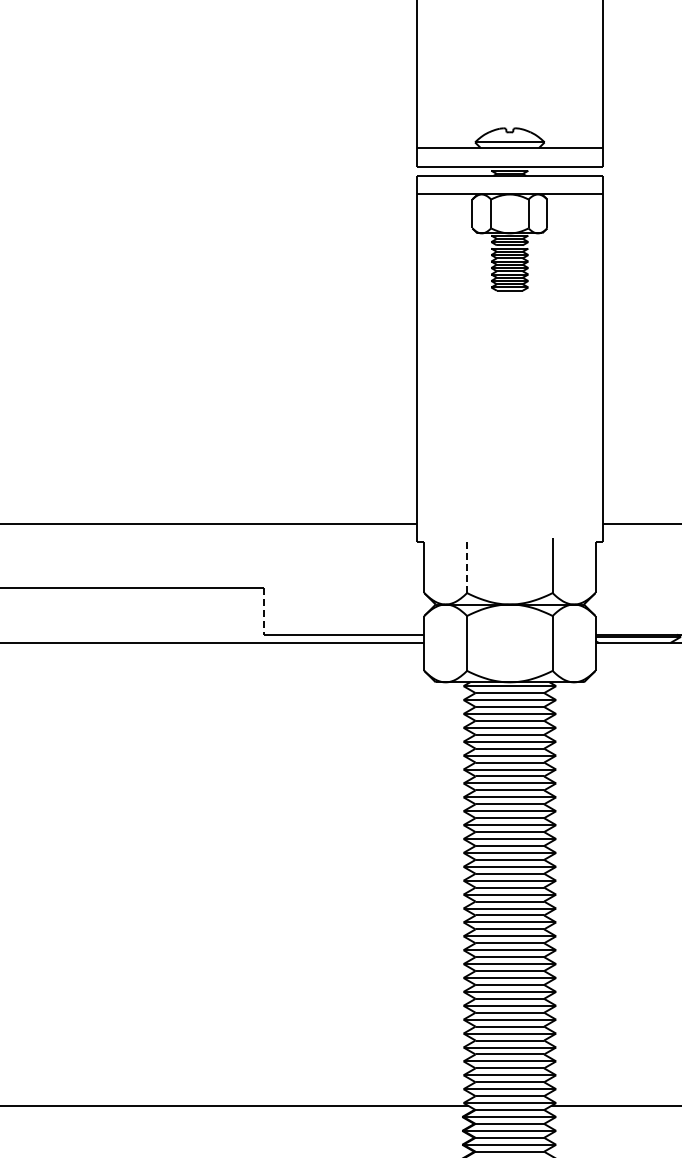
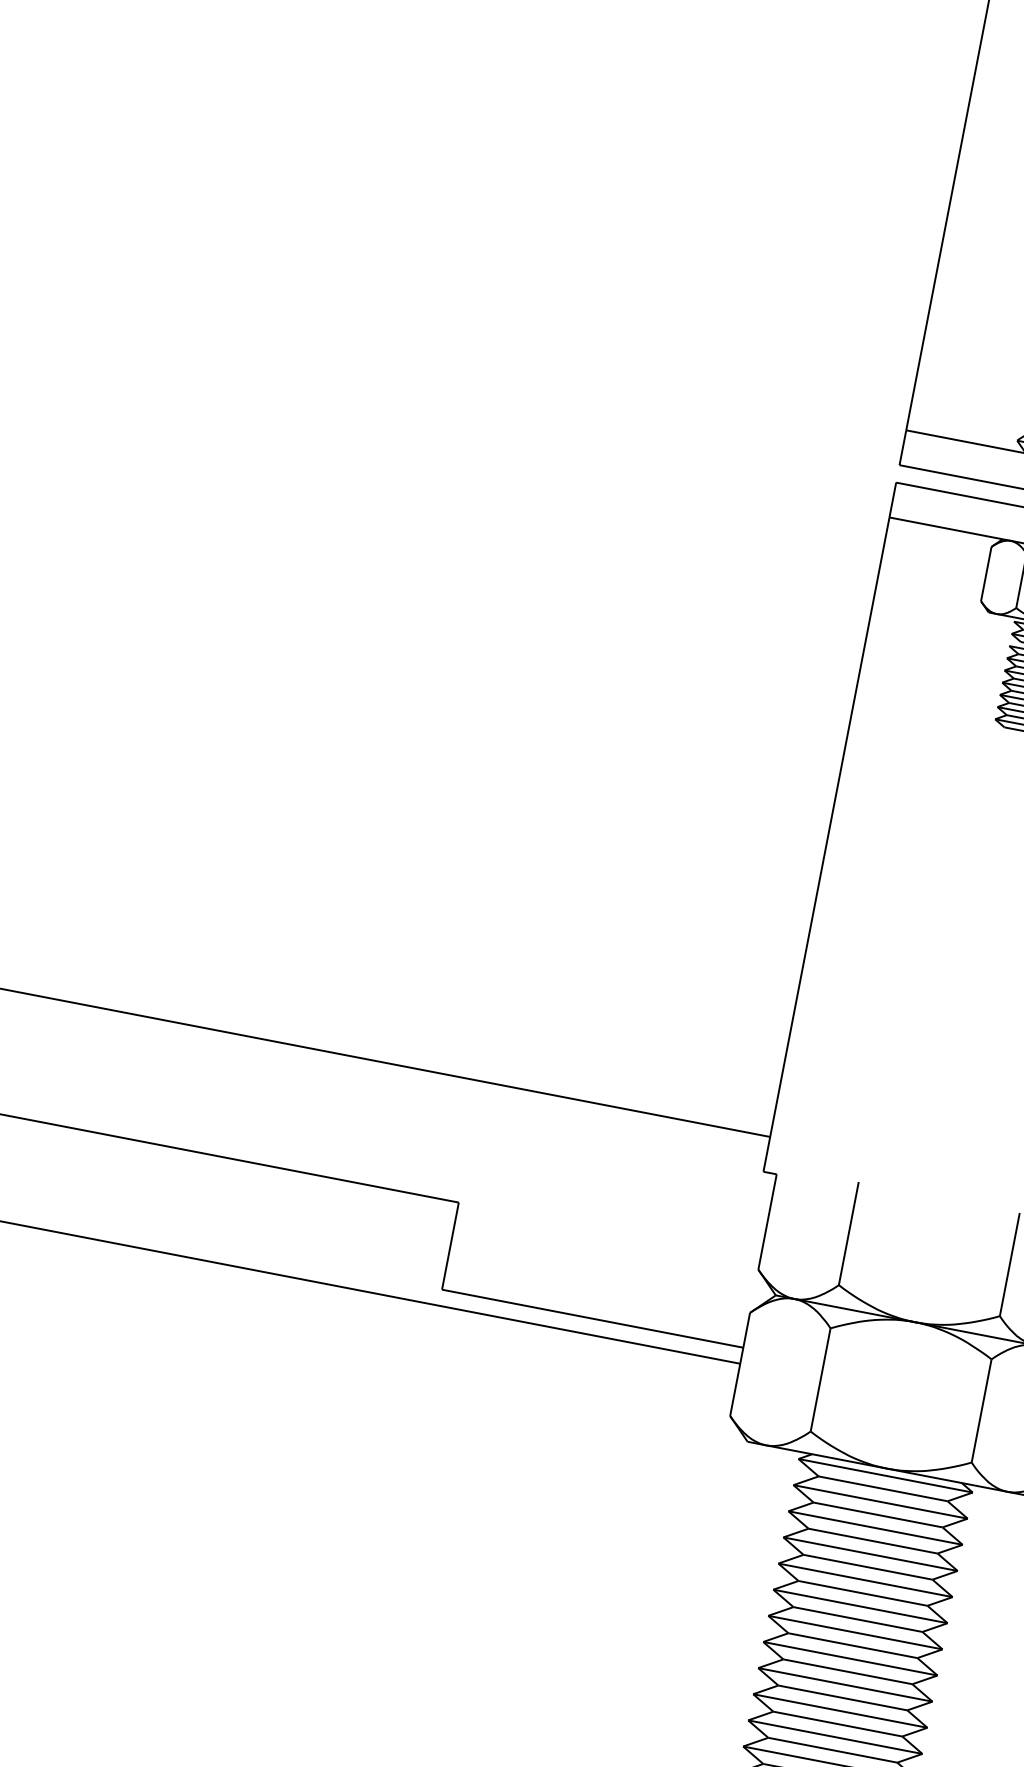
line: (467, 565) -> (849, 1233), dashed -> solid
line: (264, 611) -> (451, 1246), dashed -> solid

